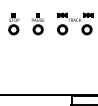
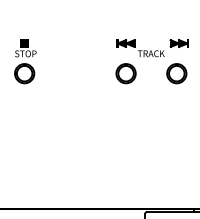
part: (37, 24) -> (73, 62), removed

